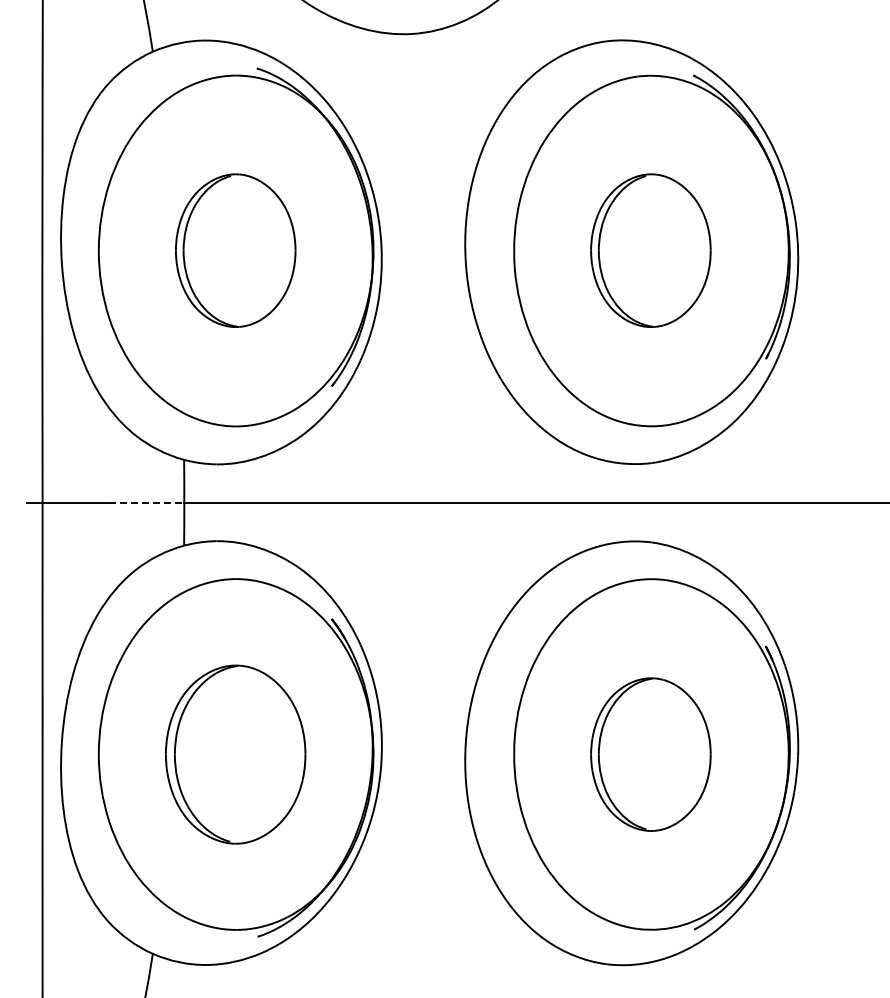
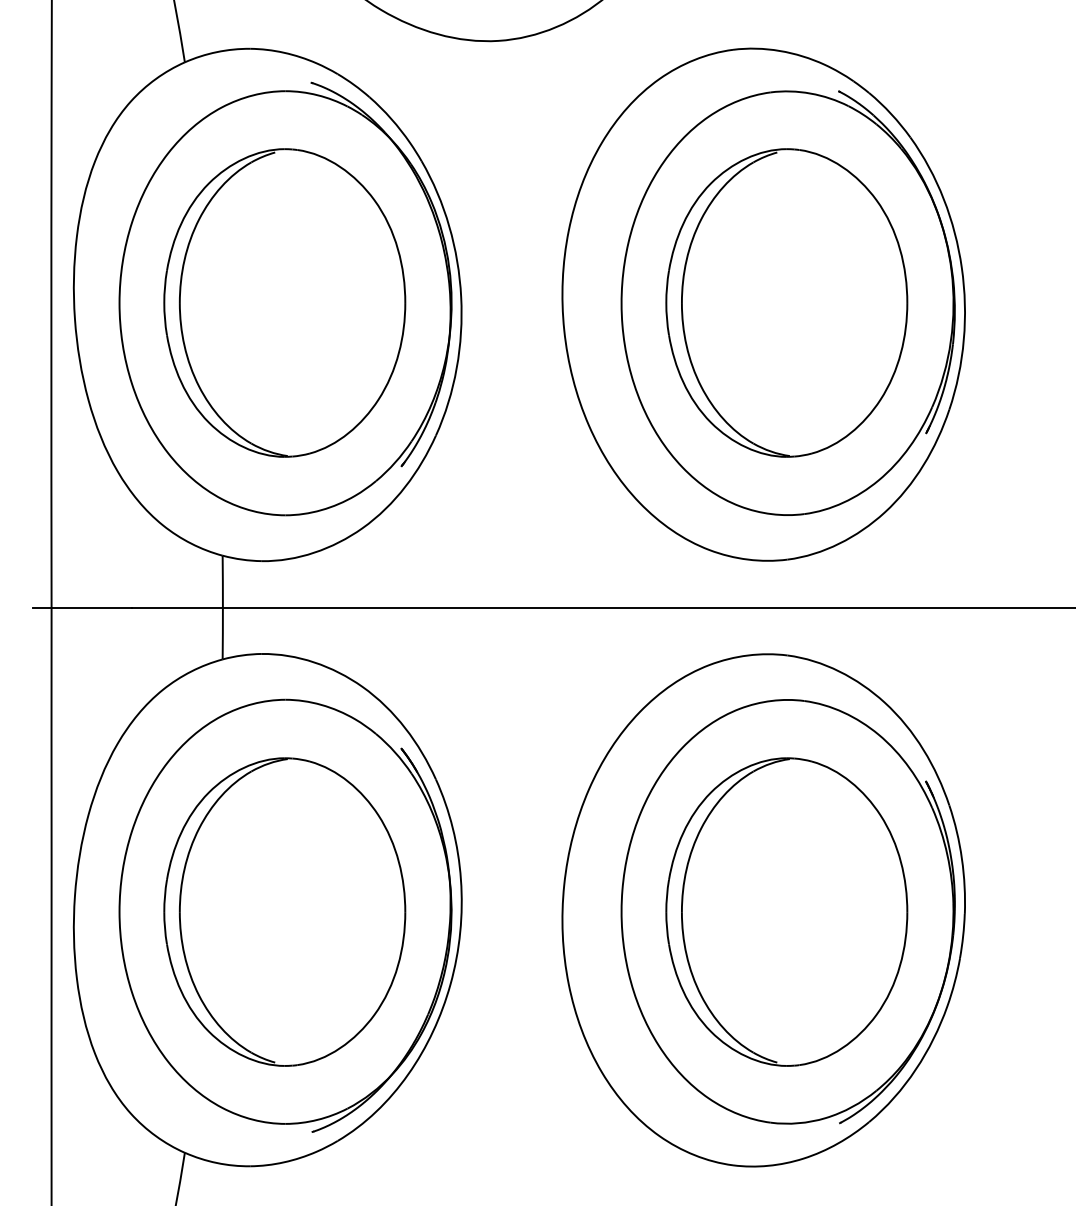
part: (235, 250) -> (284, 302), size x1.67
part: (650, 250) -> (786, 302), size x1.67
line: (146, 502) -> (177, 607), dashed -> solid
part: (235, 754) -> (284, 911), size x1.43
part: (650, 754) -> (786, 911), size x1.67

